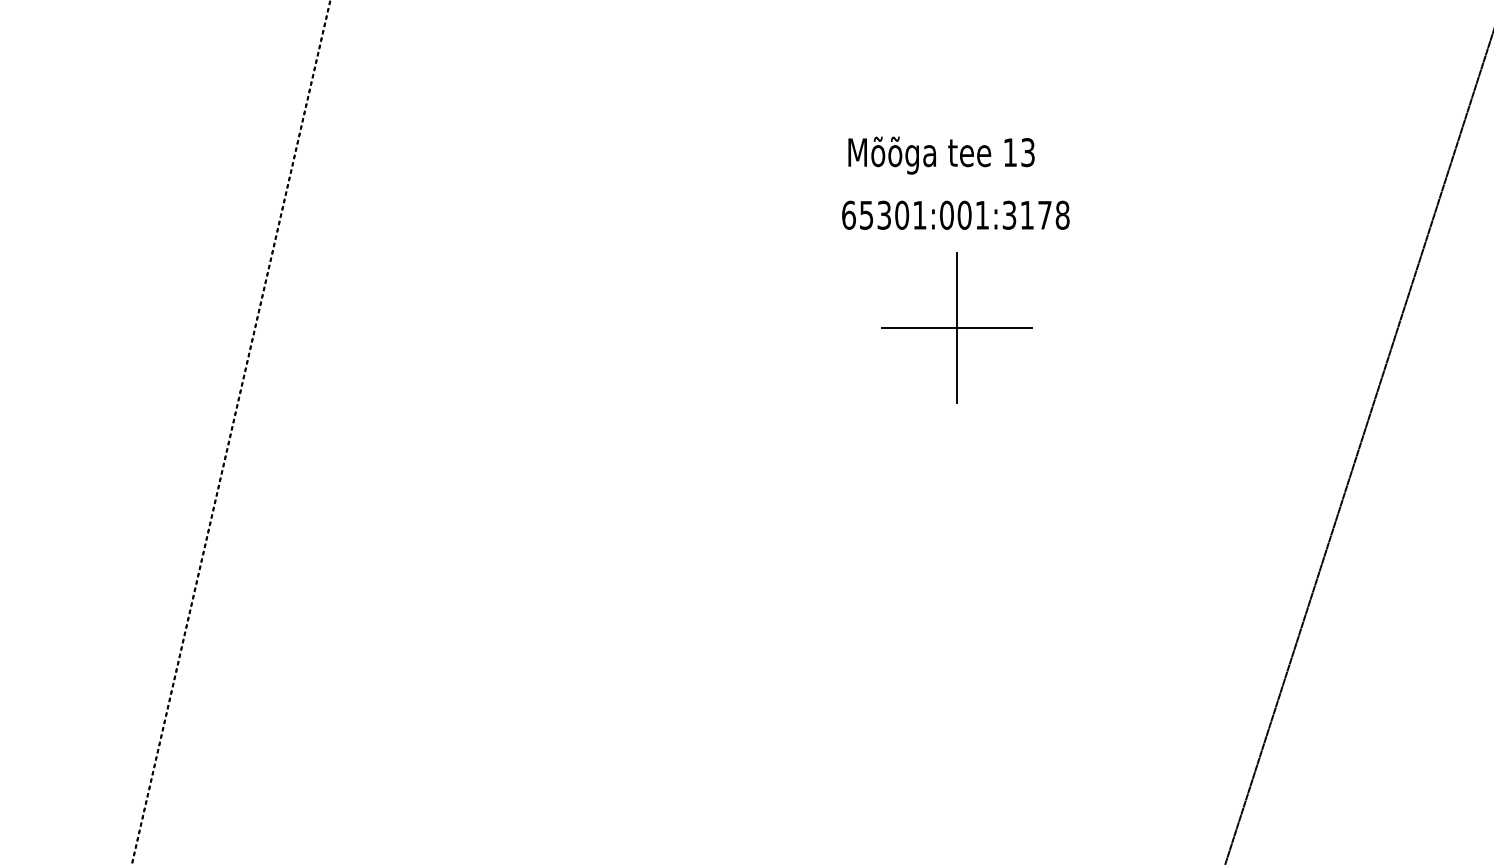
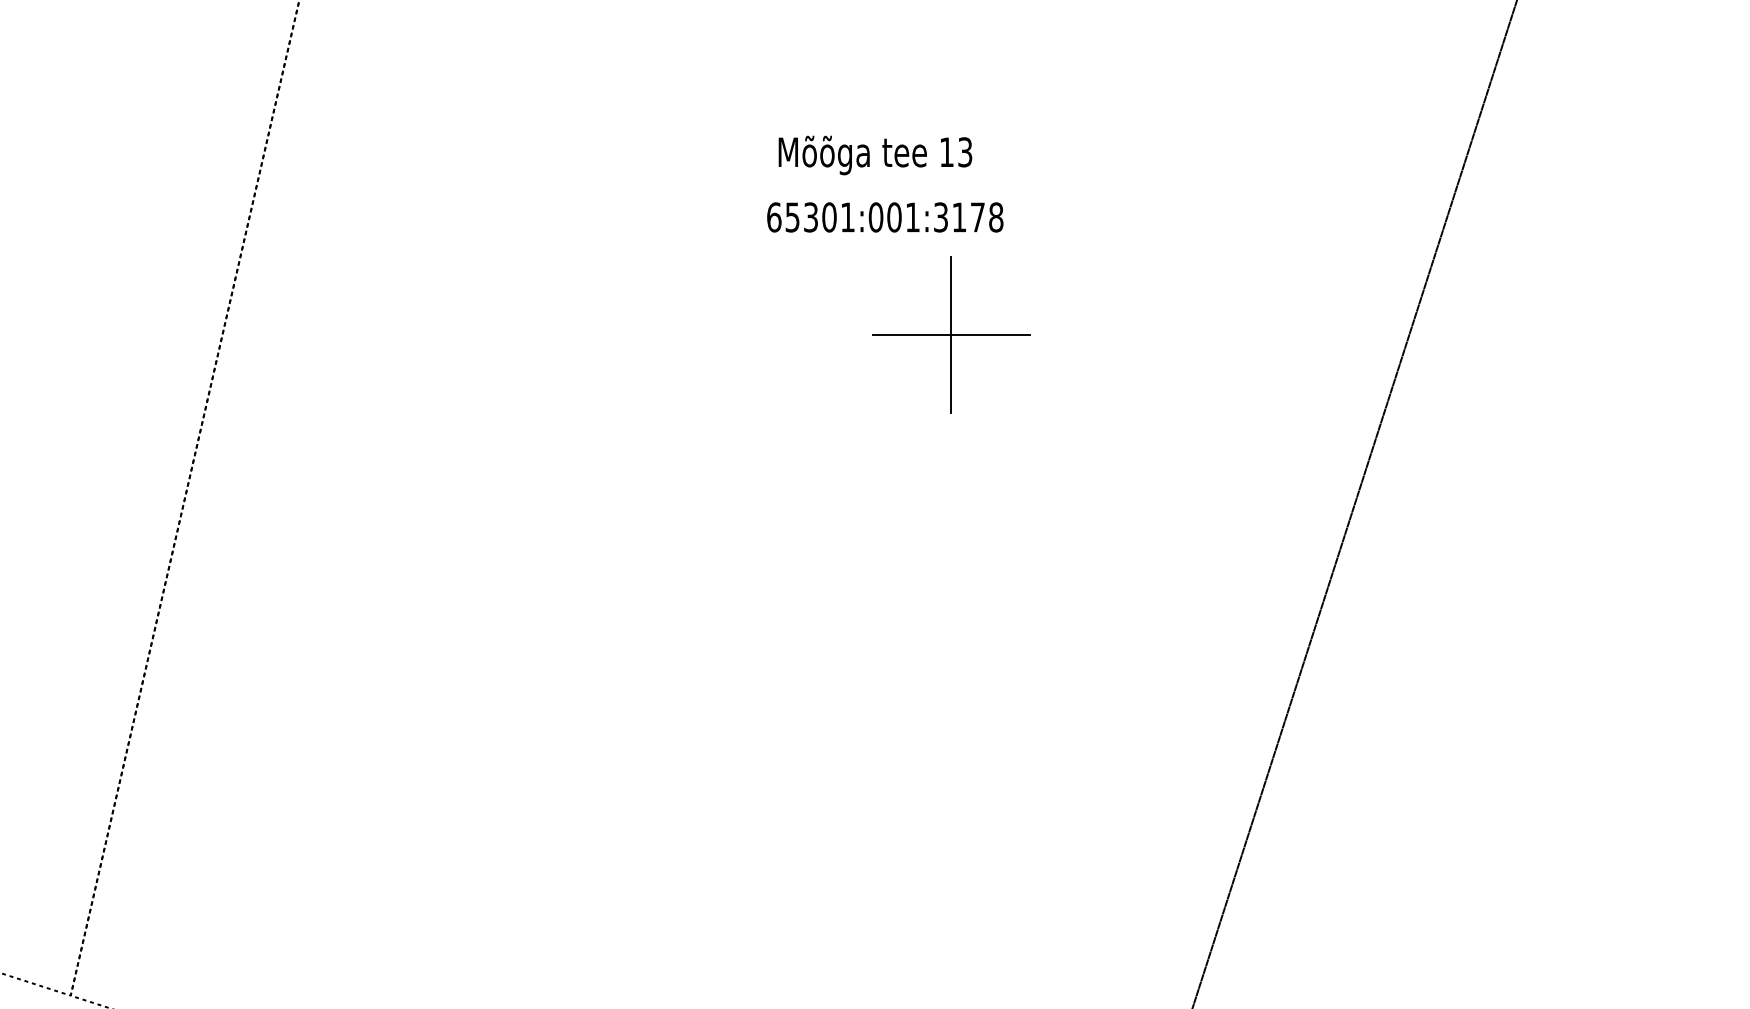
text: (941, 155) -> (875, 155), moved
text: (956, 215) -> (885, 217), moved

